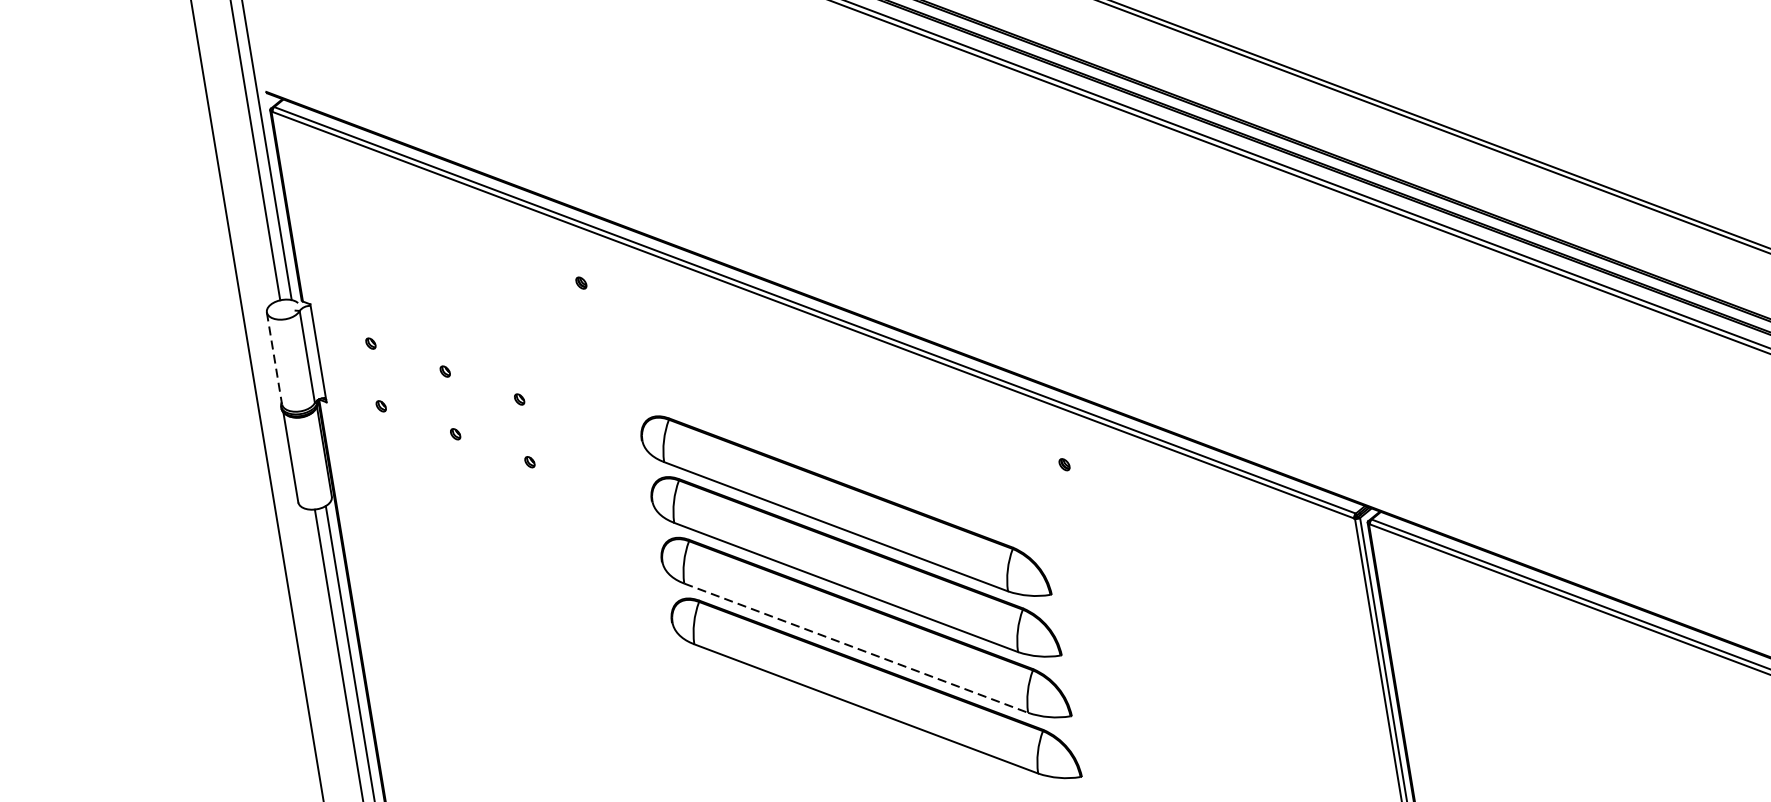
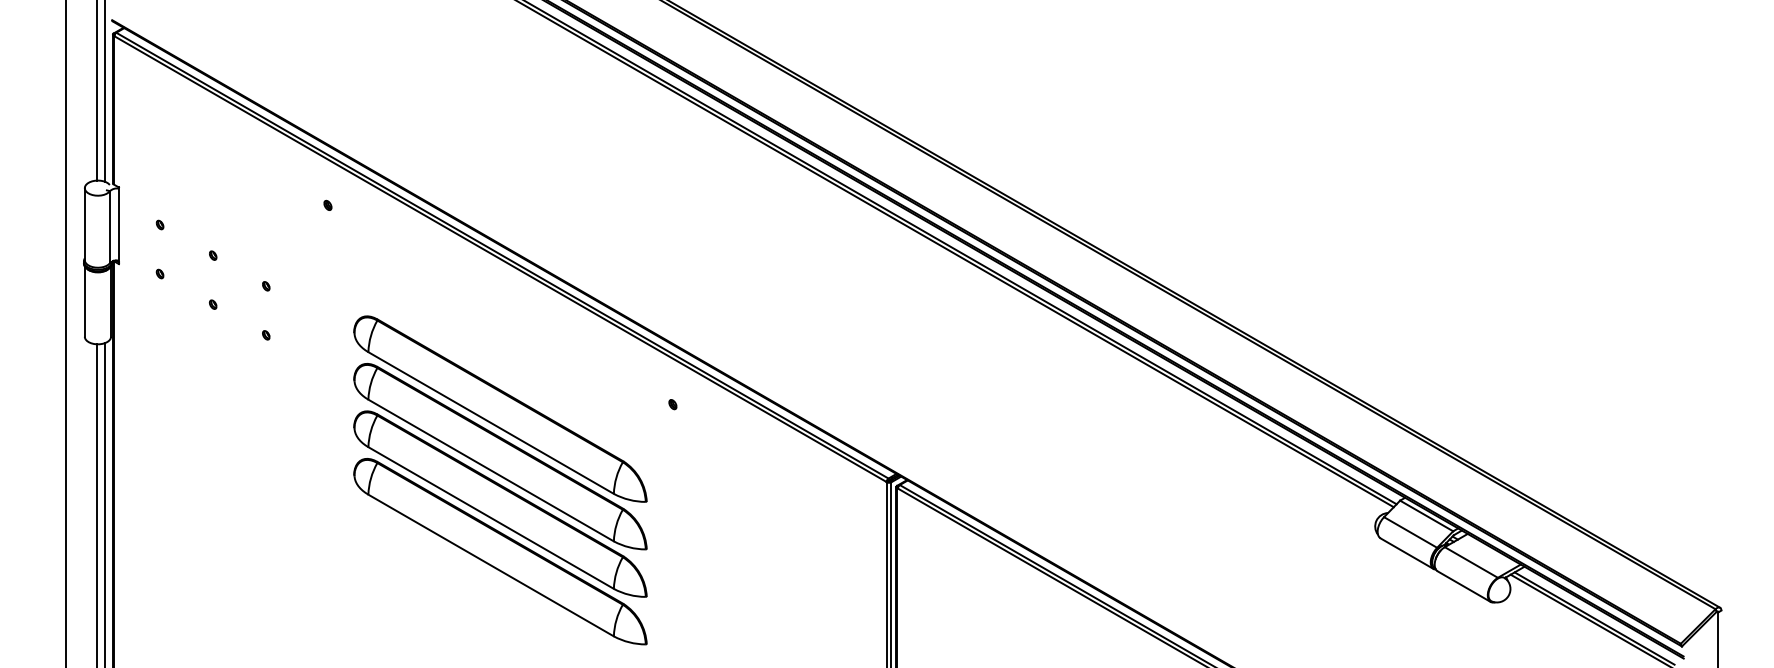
line: (274, 358) -> (84, 224), dashed -> solid
line: (856, 648) -> (491, 518), dashed -> solid

